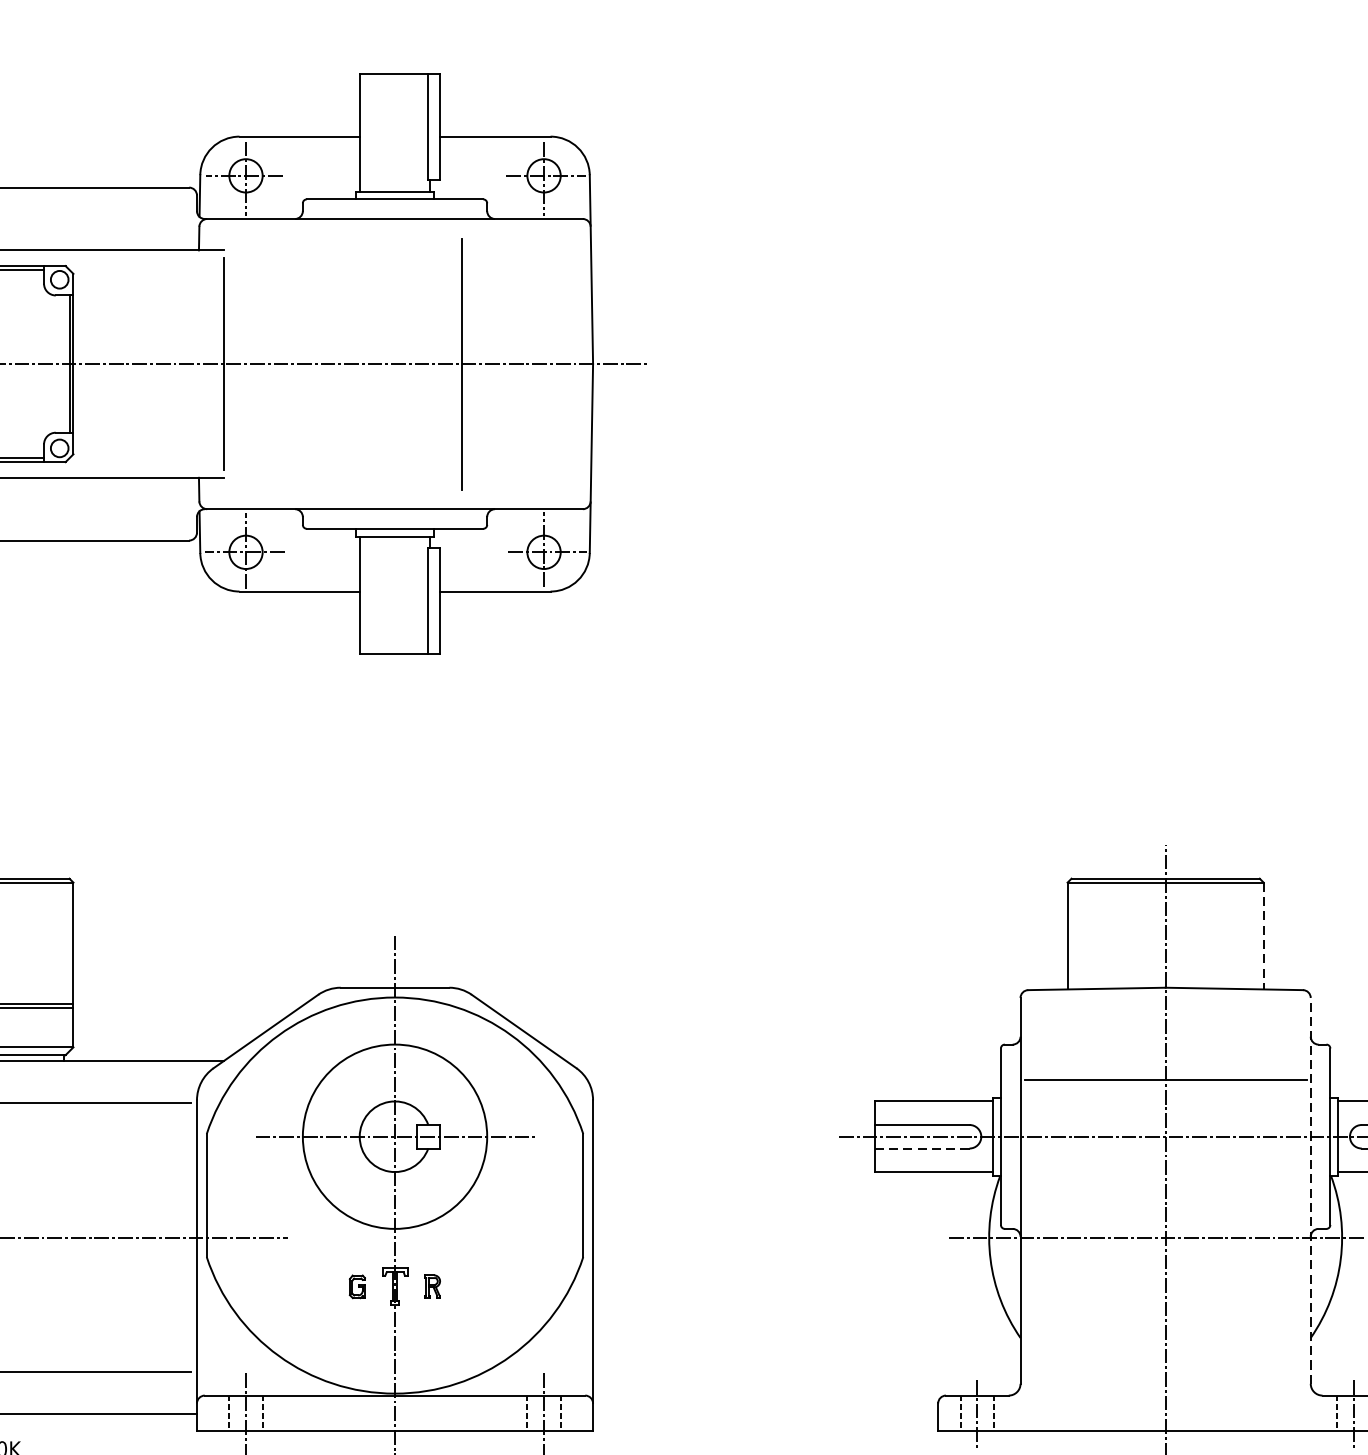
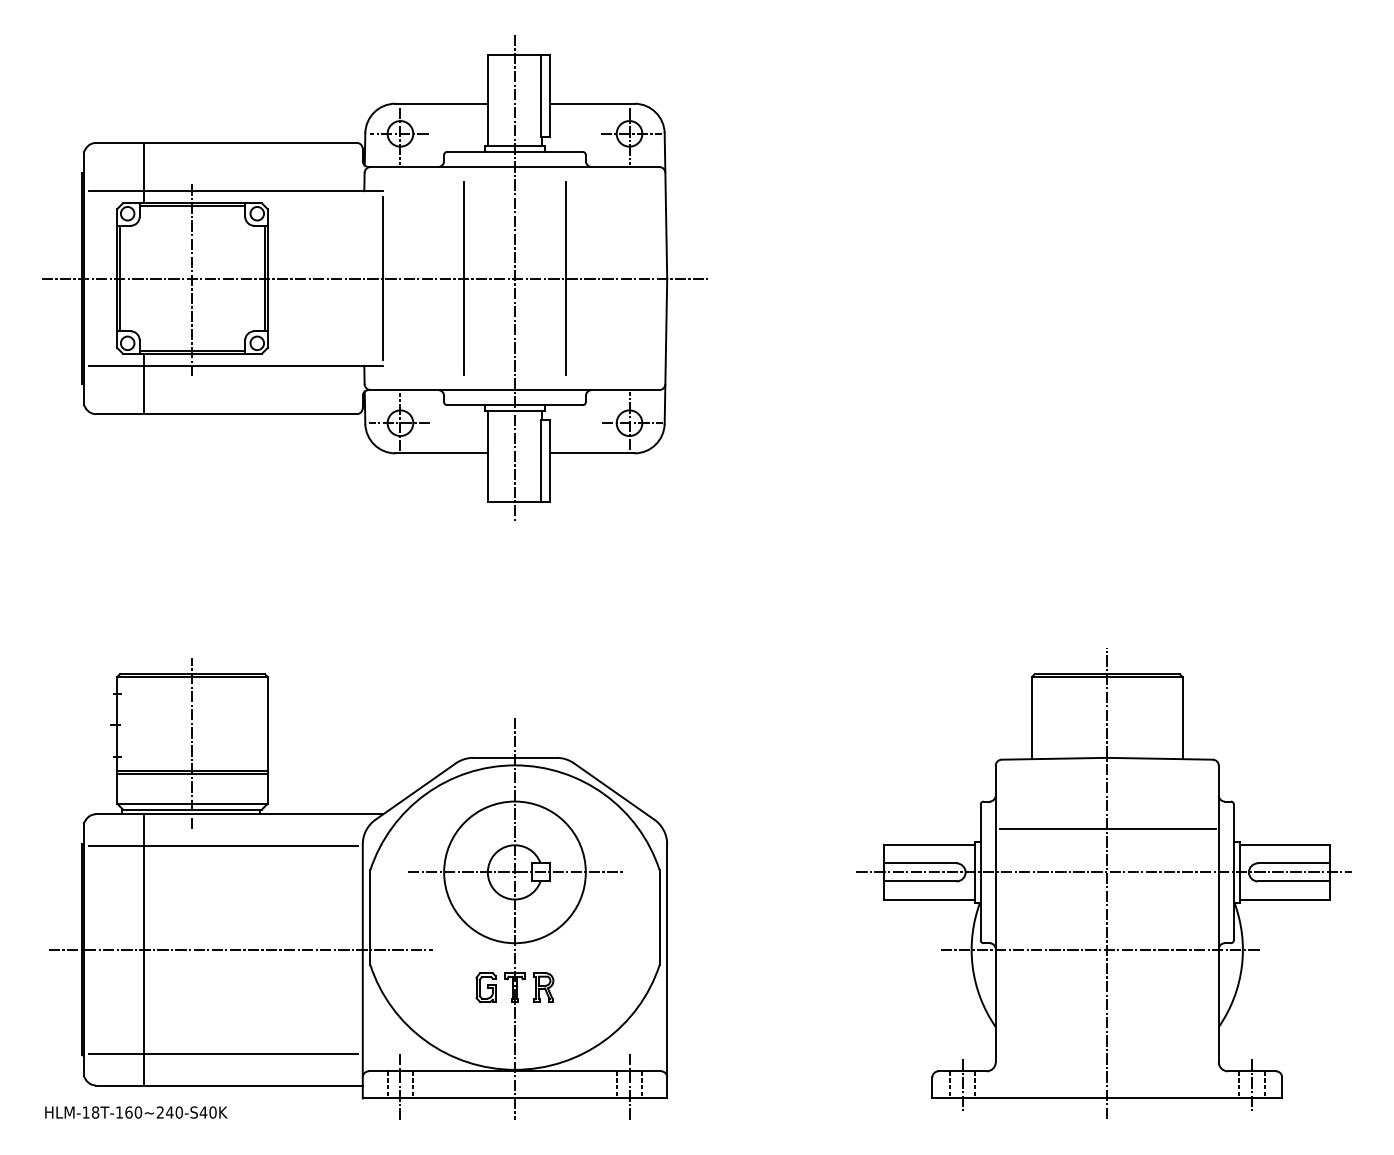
line: (395, 362) -> (515, 277), added
line: (328, 364) -> (463, 278), added
line: (1263, 936) -> (1182, 718), dashed -> solid
line: (921, 1148) -> (919, 881), dashed -> solid
line: (1310, 1190) -> (1218, 913), dashed -> solid
part: (356, 1286) -> (485, 987), size x1.67
part: (432, 1286) -> (543, 987), size x1.67

